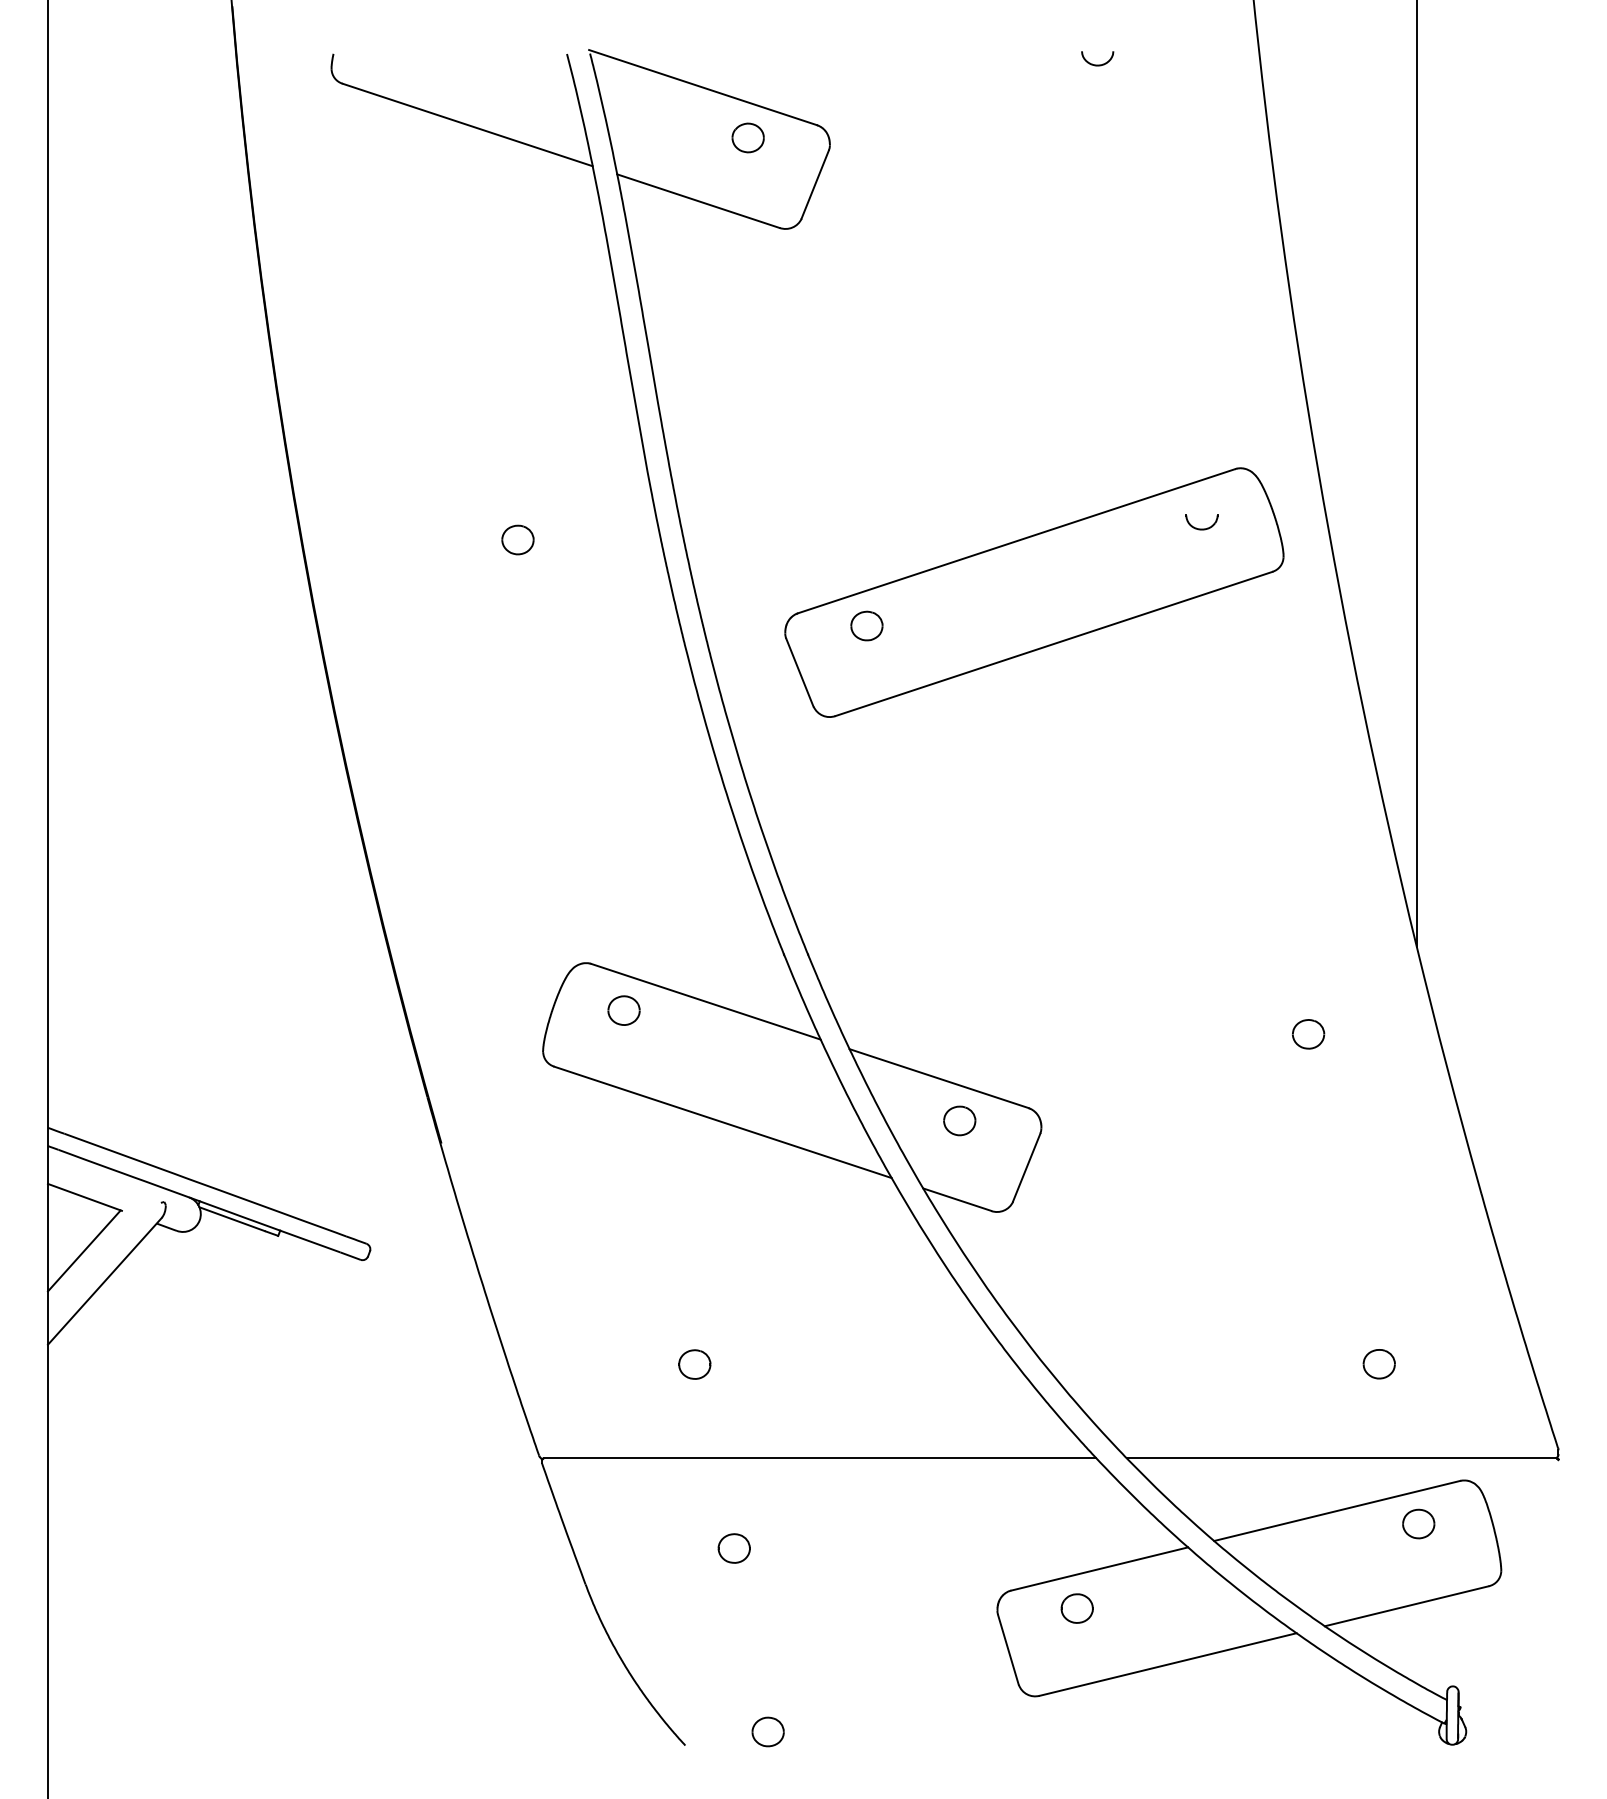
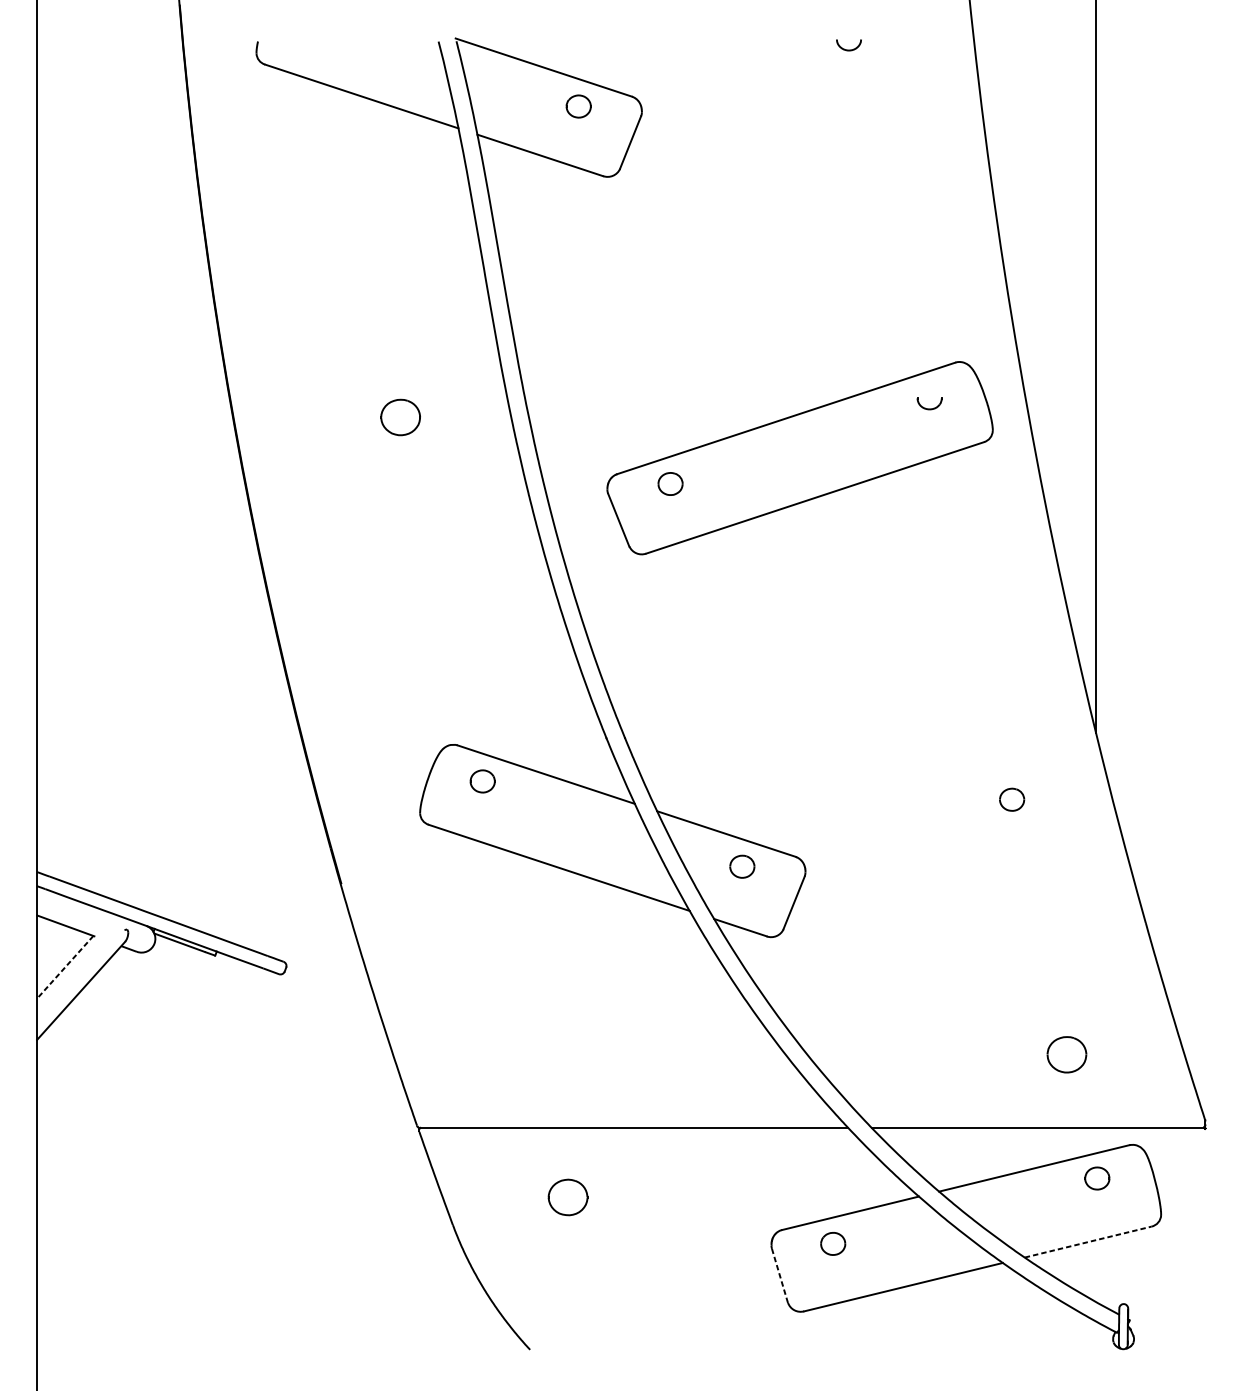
part: (517, 539) -> (400, 417), size x1.6
line: (84, 1251) -> (65, 967), solid -> dashed
part: (694, 1364) -> (537, 1055), removed
part: (1378, 1364) -> (1066, 1055), size x1.6
part: (733, 1548) -> (567, 1197), size x1.6
line: (1407, 1606) -> (1088, 1242), solid -> dashed
line: (1008, 1649) -> (780, 1275), solid -> dashed
part: (767, 1731) -> (593, 1338), removed

